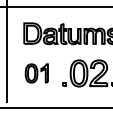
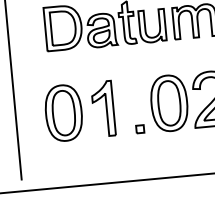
part: (36, 73) -> (79, 111), size x1.43

